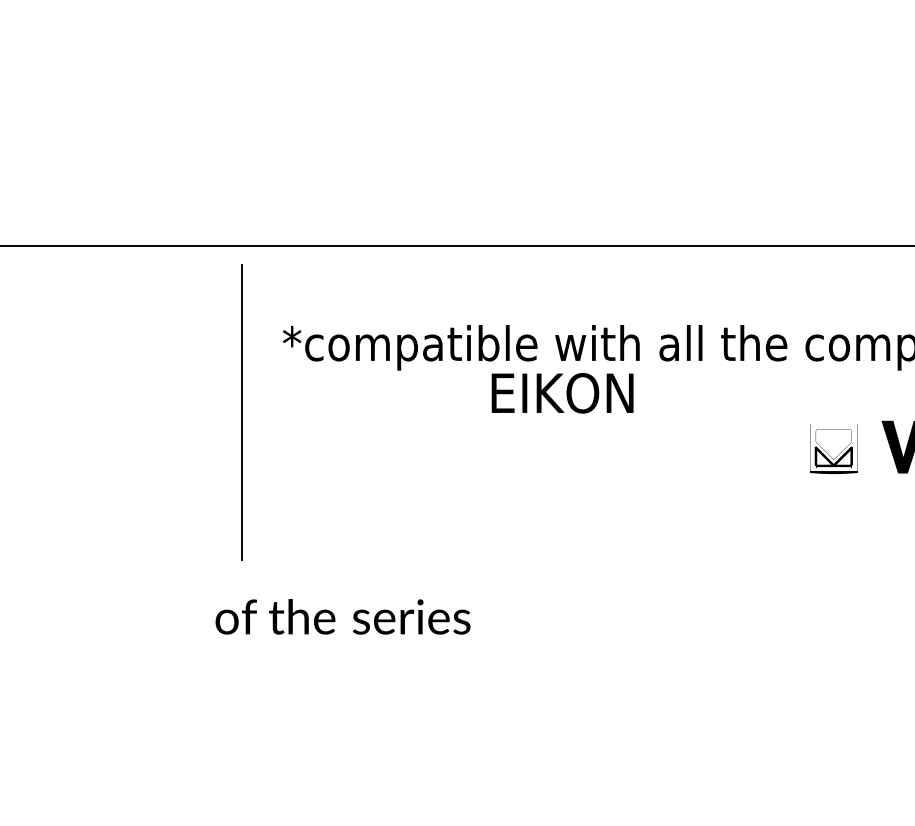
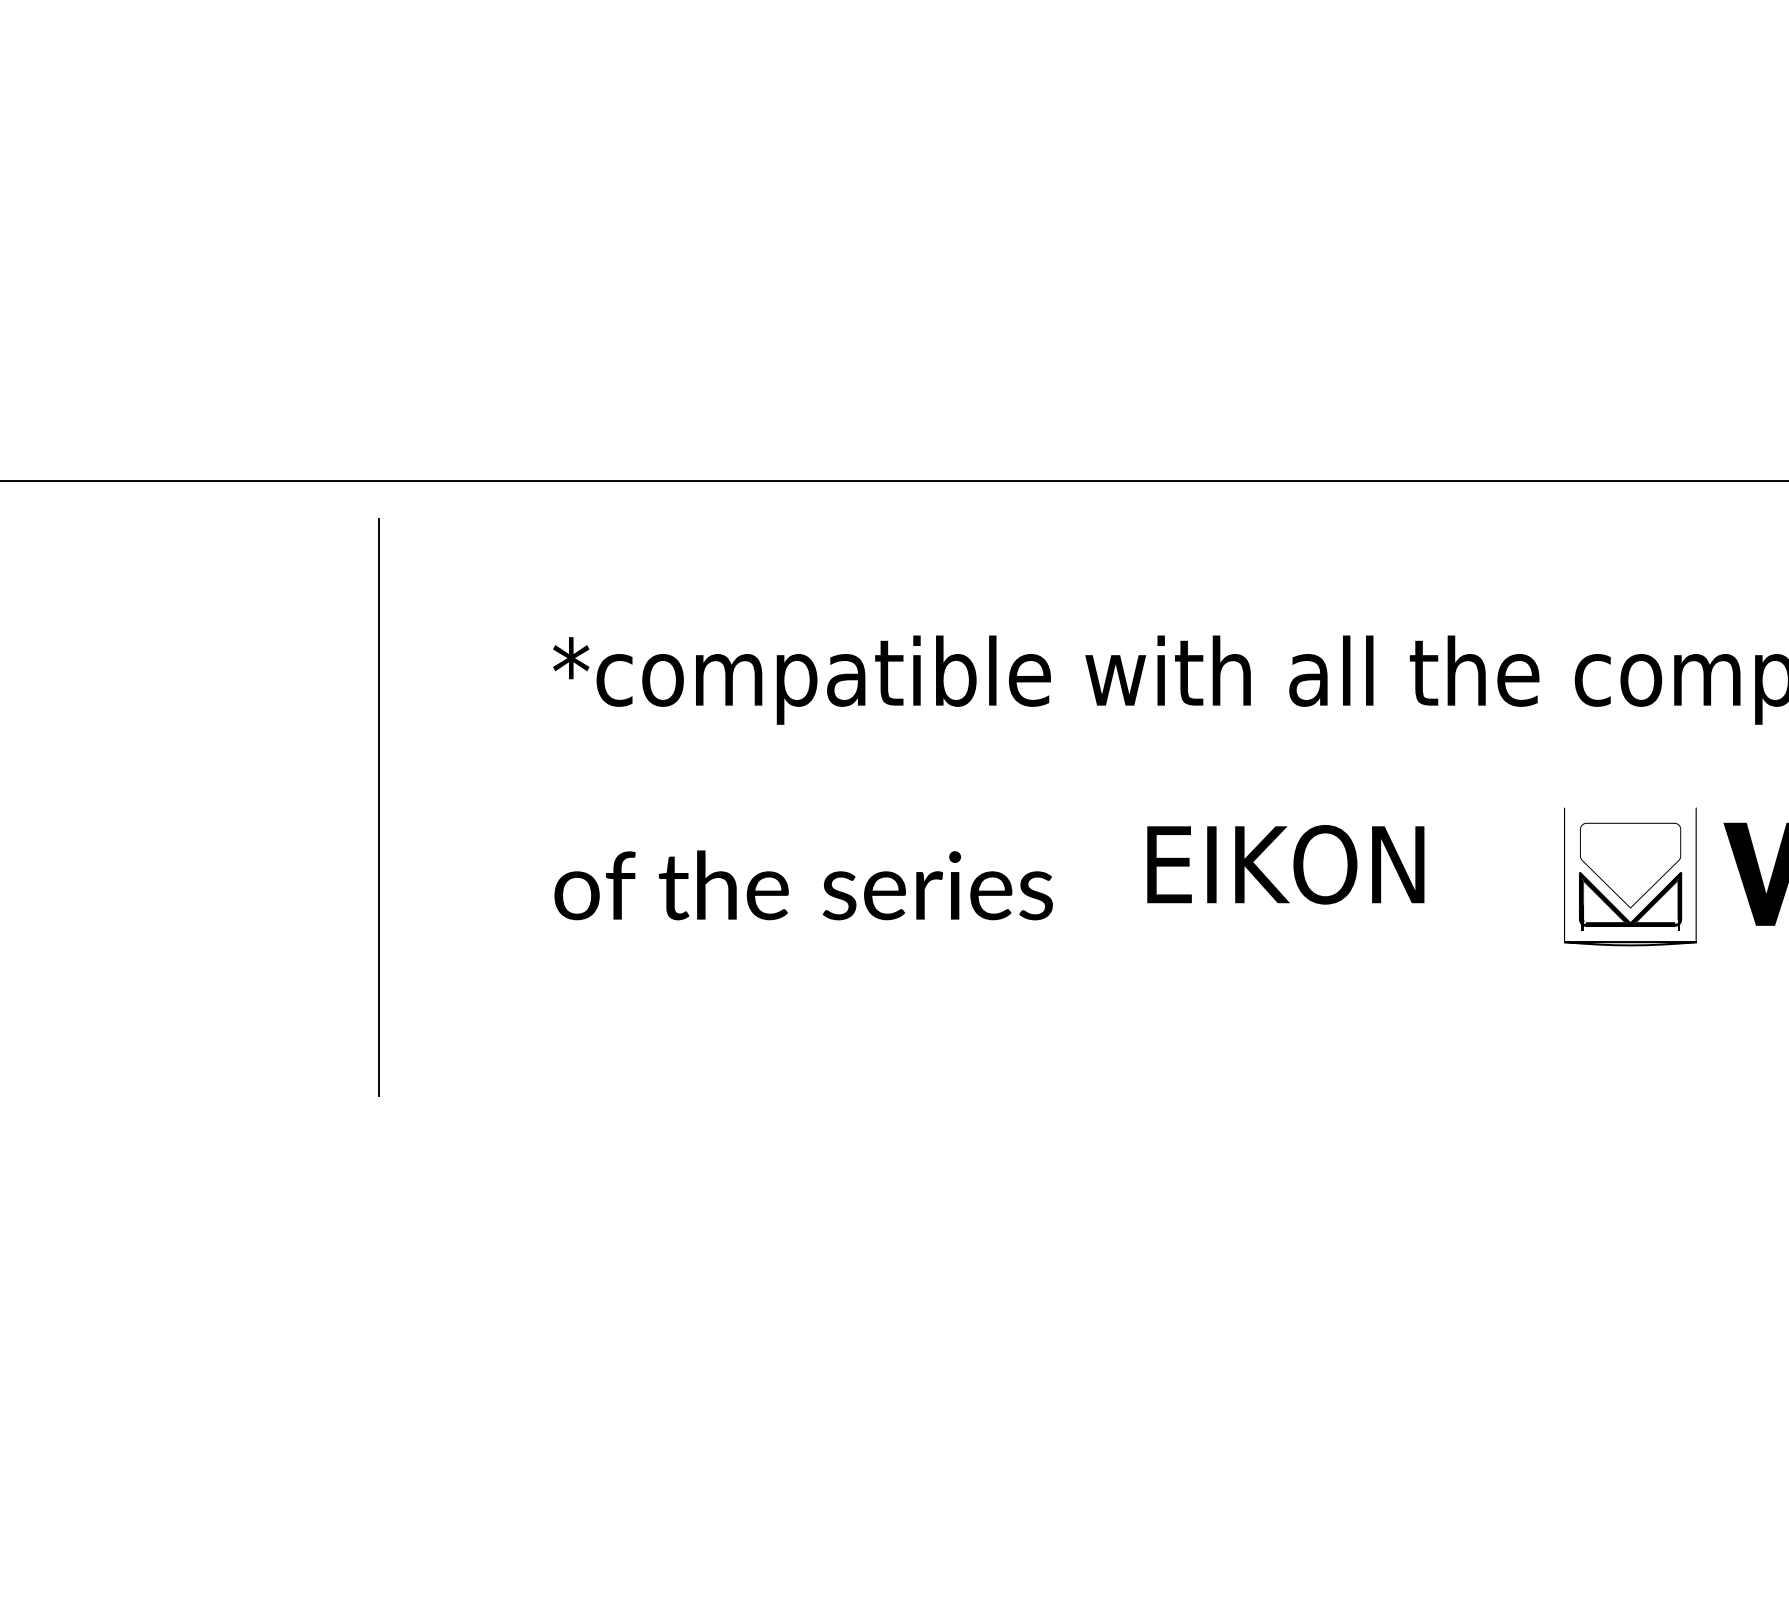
text: (562, 393) -> (1285, 865), moved
line: (241, 412) -> (378, 806), moved
part: (833, 448) -> (1629, 876), size x1.43
text: (342, 616) -> (802, 884), moved

